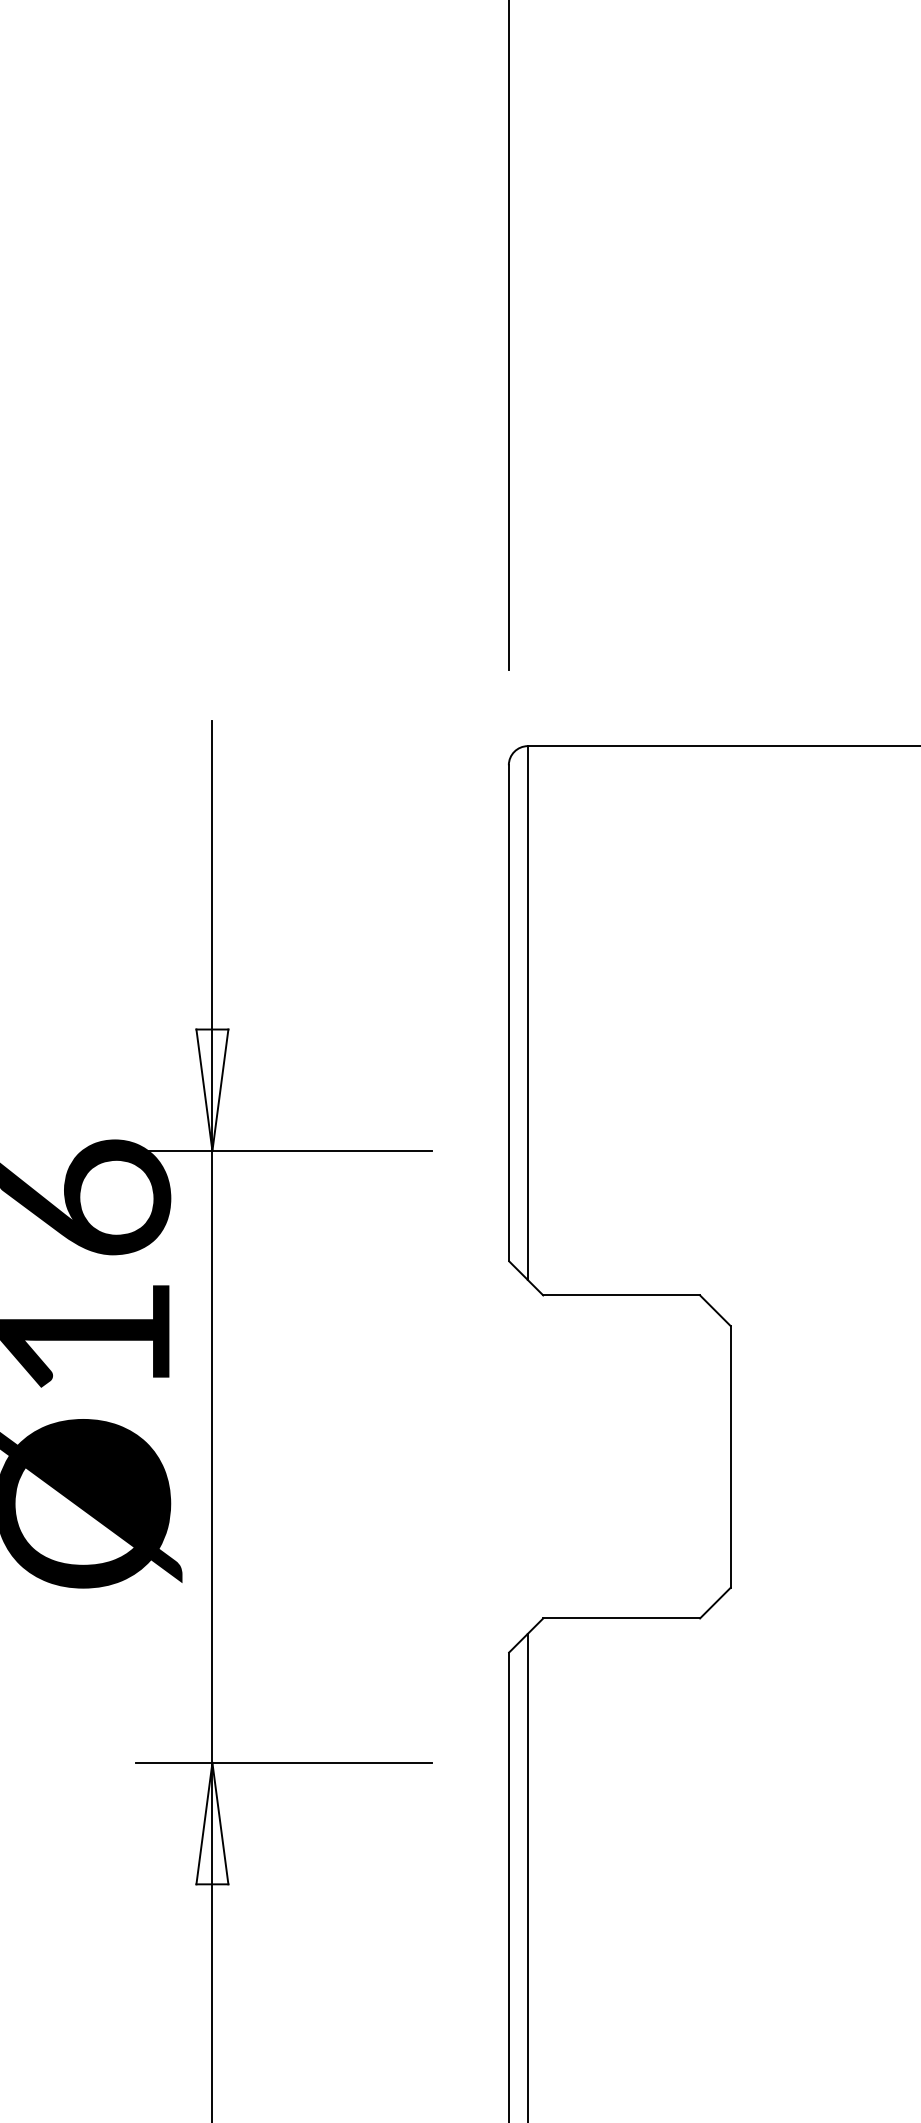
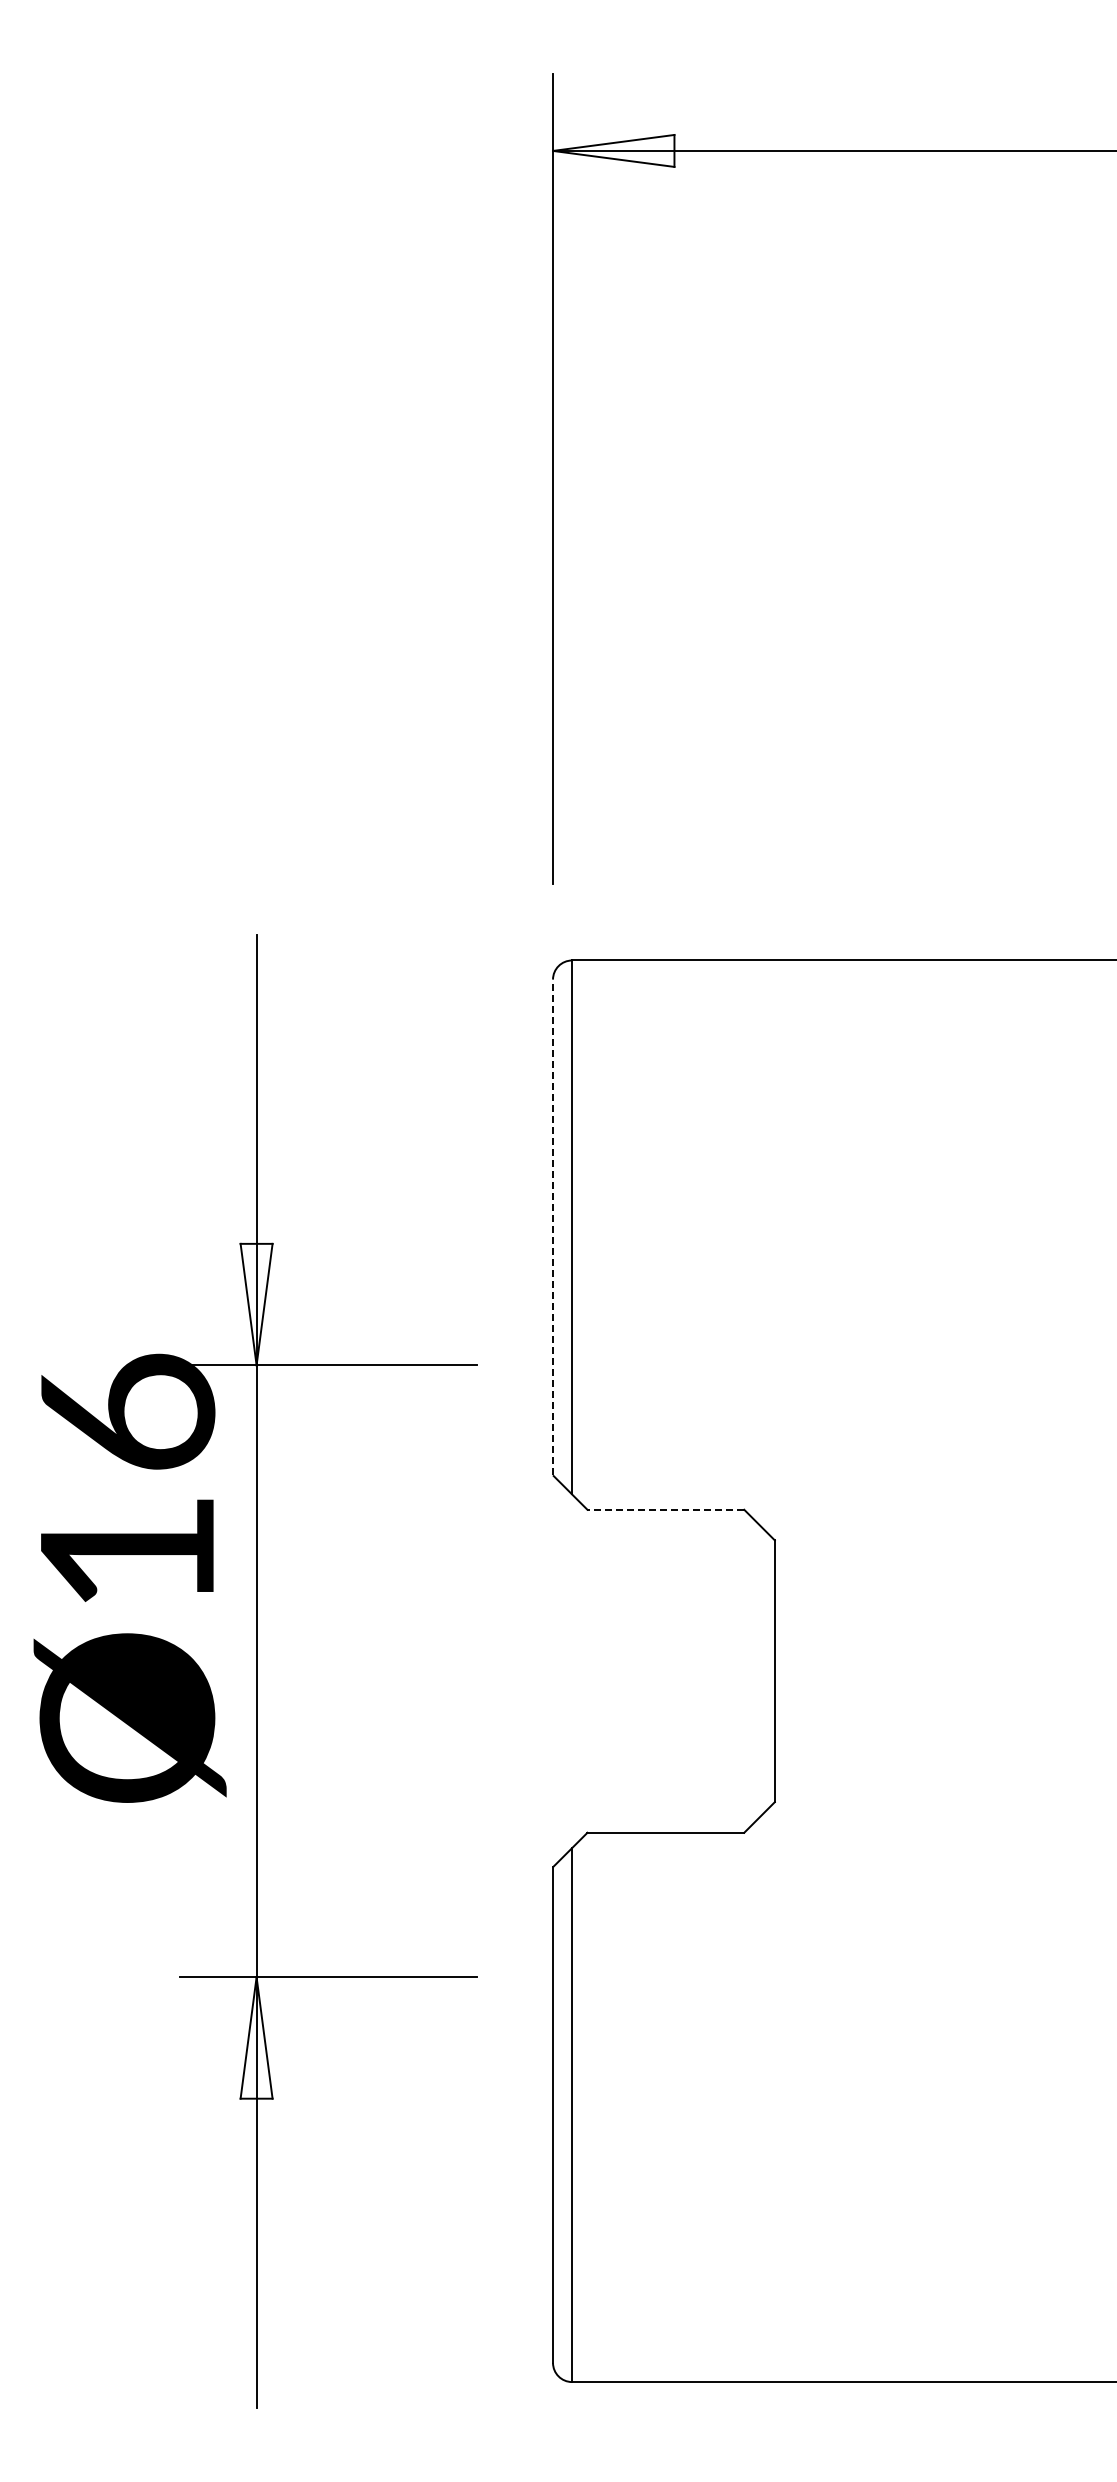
line: (509, 1013) -> (553, 1227), solid -> dashed
line: (621, 1295) -> (665, 1509), solid -> dashed

